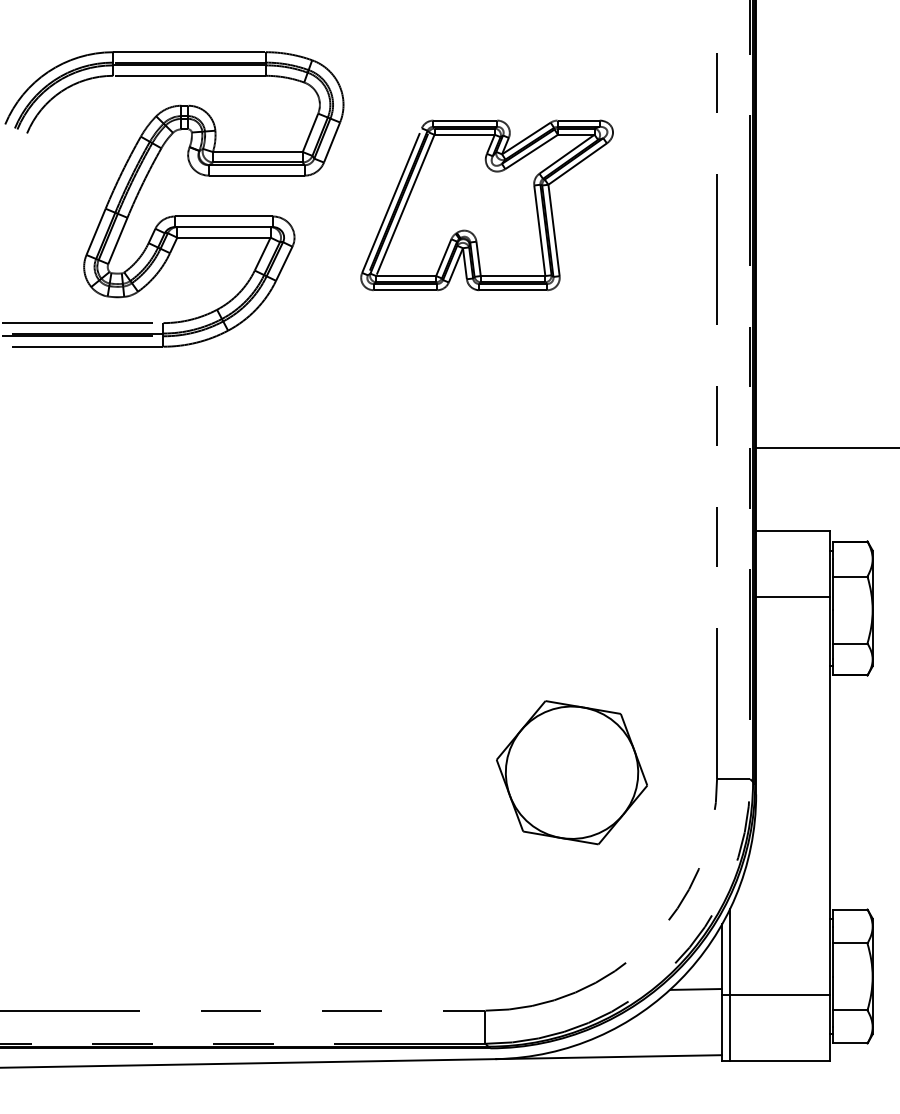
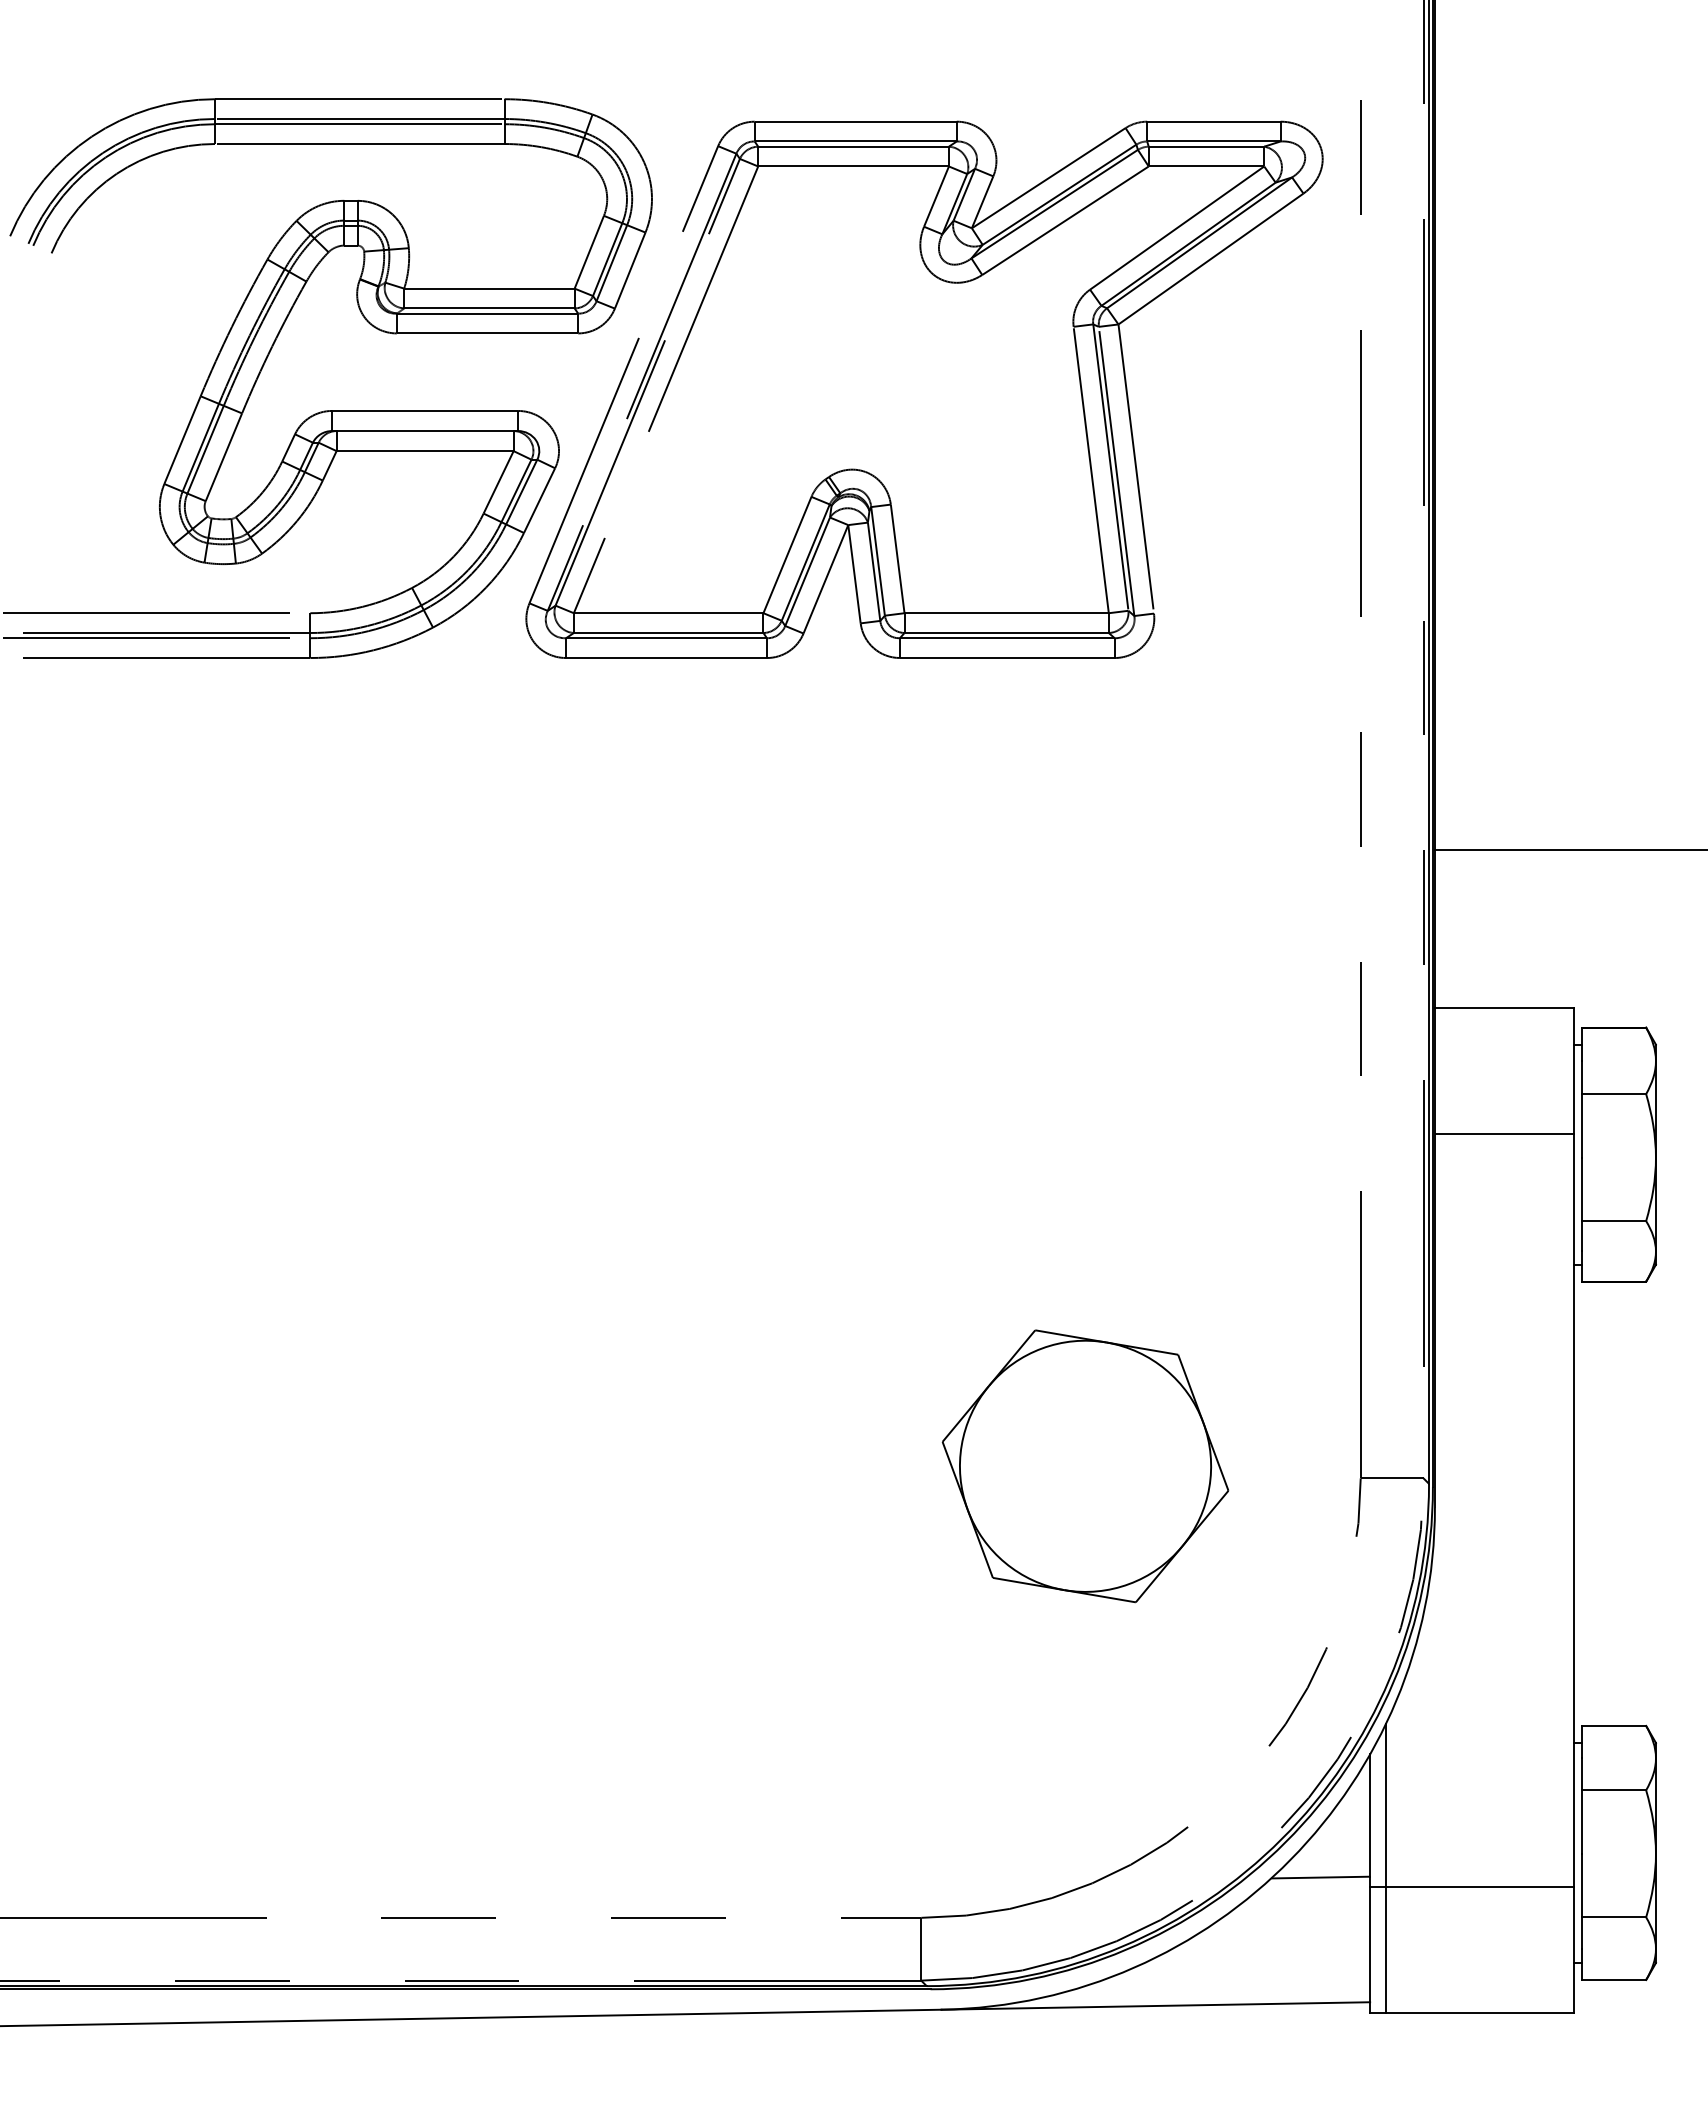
part: (486, 205) -> (923, 390), size x1.67

